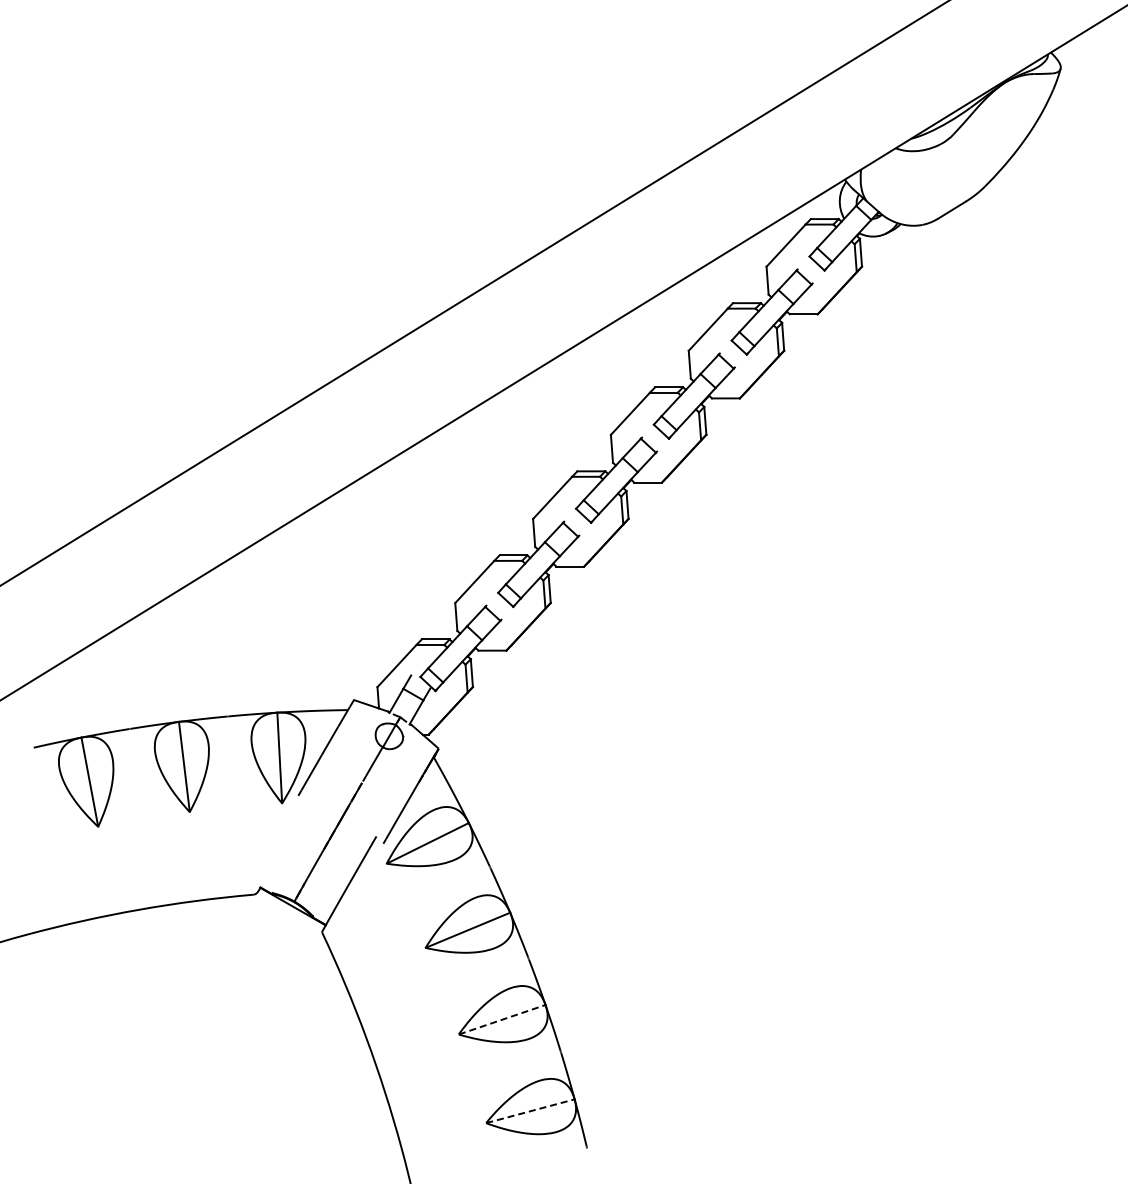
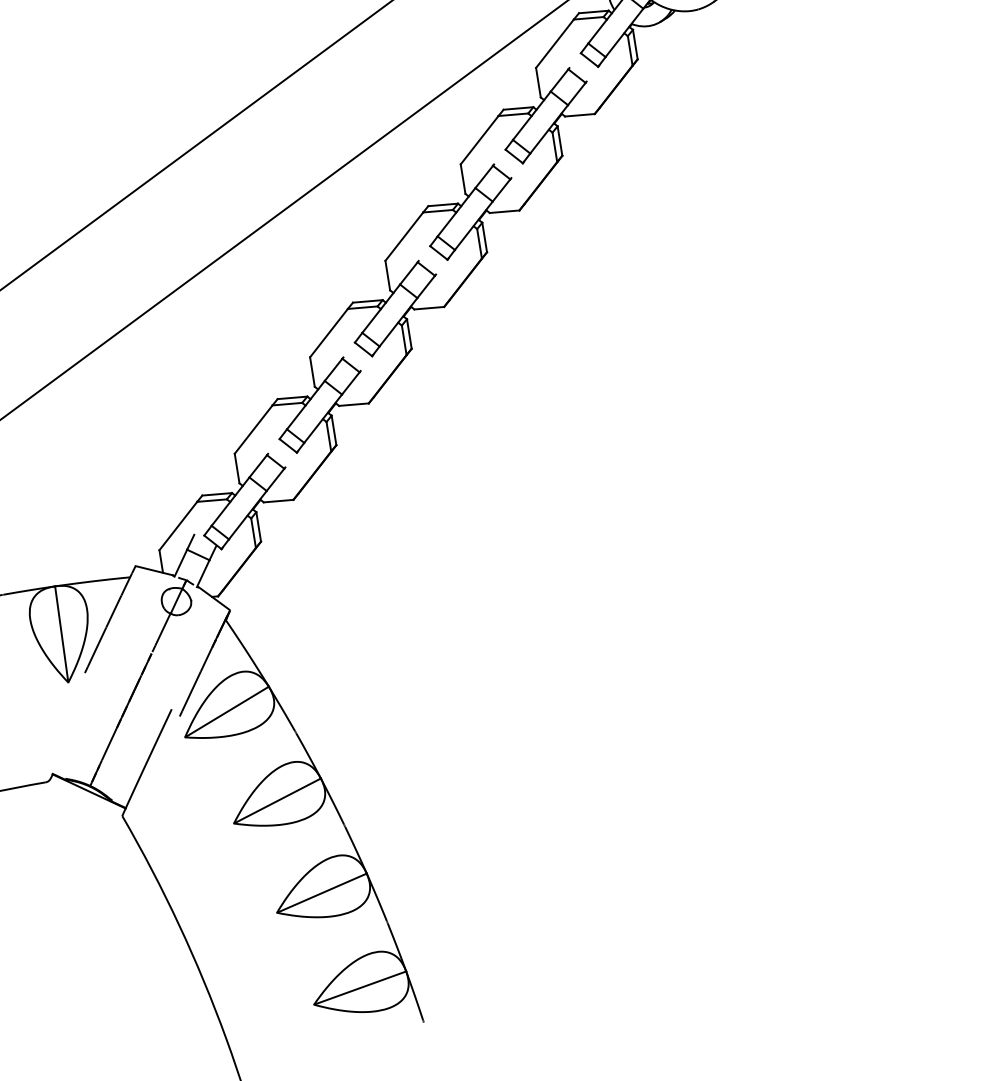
line: (502, 1019) -> (322, 892), dashed -> solid
line: (530, 1111) -> (360, 988), dashed -> solid

